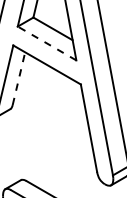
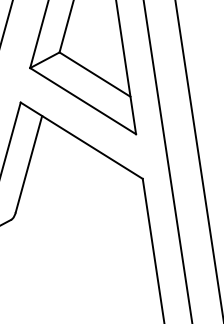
line: (47, 43) -> (83, 101), dashed -> solid
line: (19, 78) -> (29, 163), dashed -> solid

